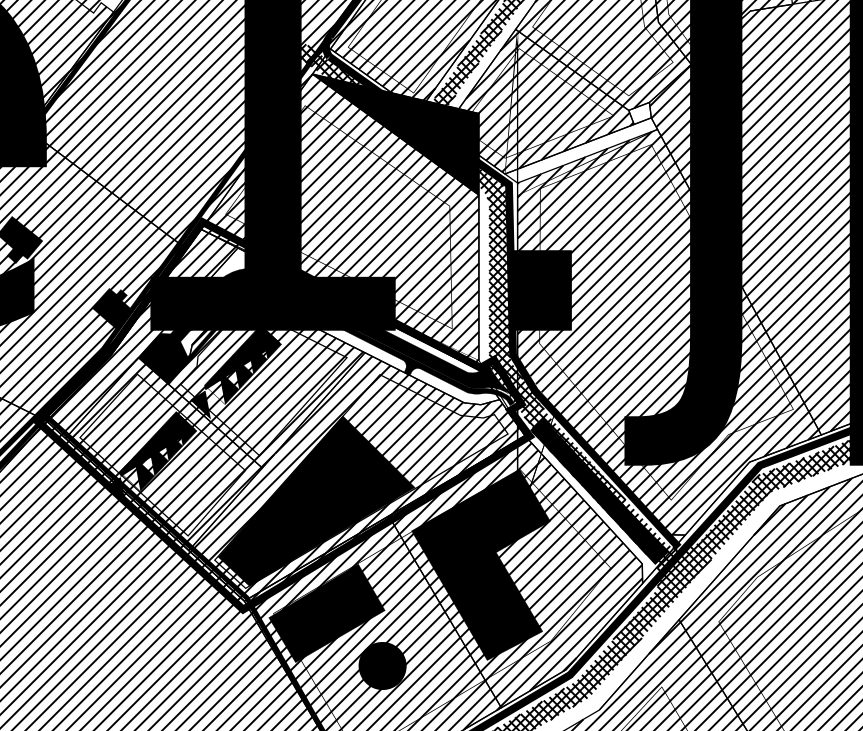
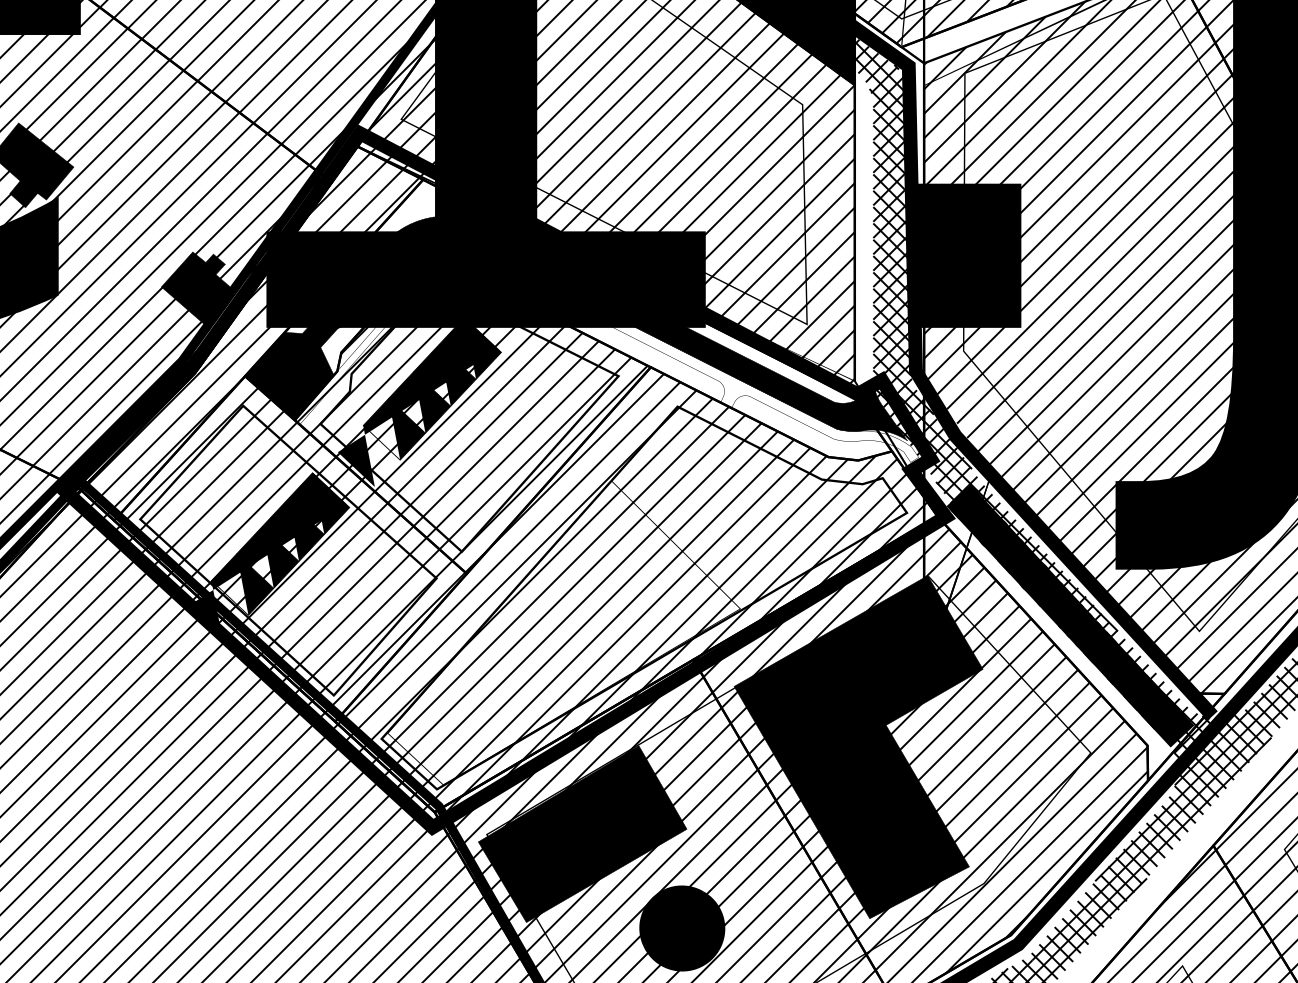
fill: (340, 345) -> (606, 354), removed
fill: (316, 500) -> (563, 632), removed

